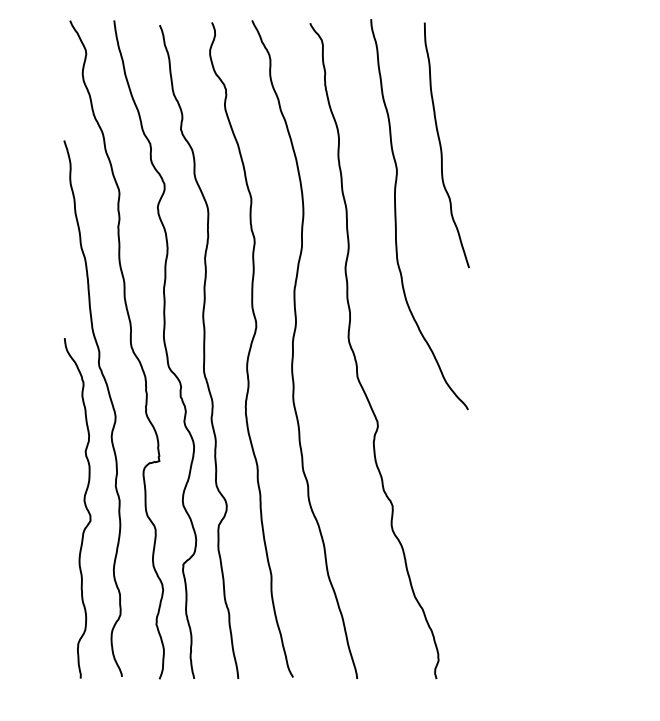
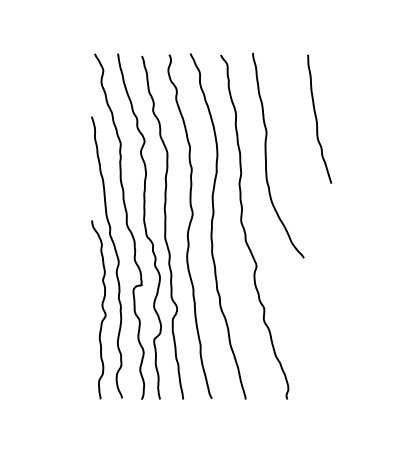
curve: (442, 143) -> (317, 118), moved

